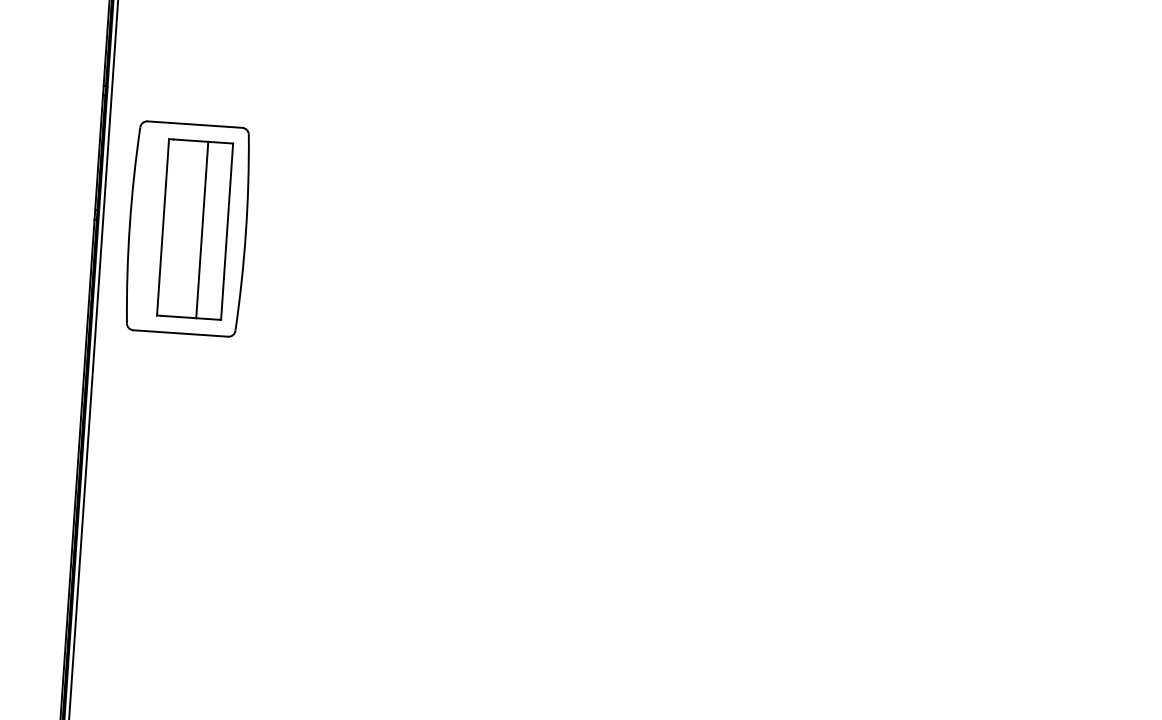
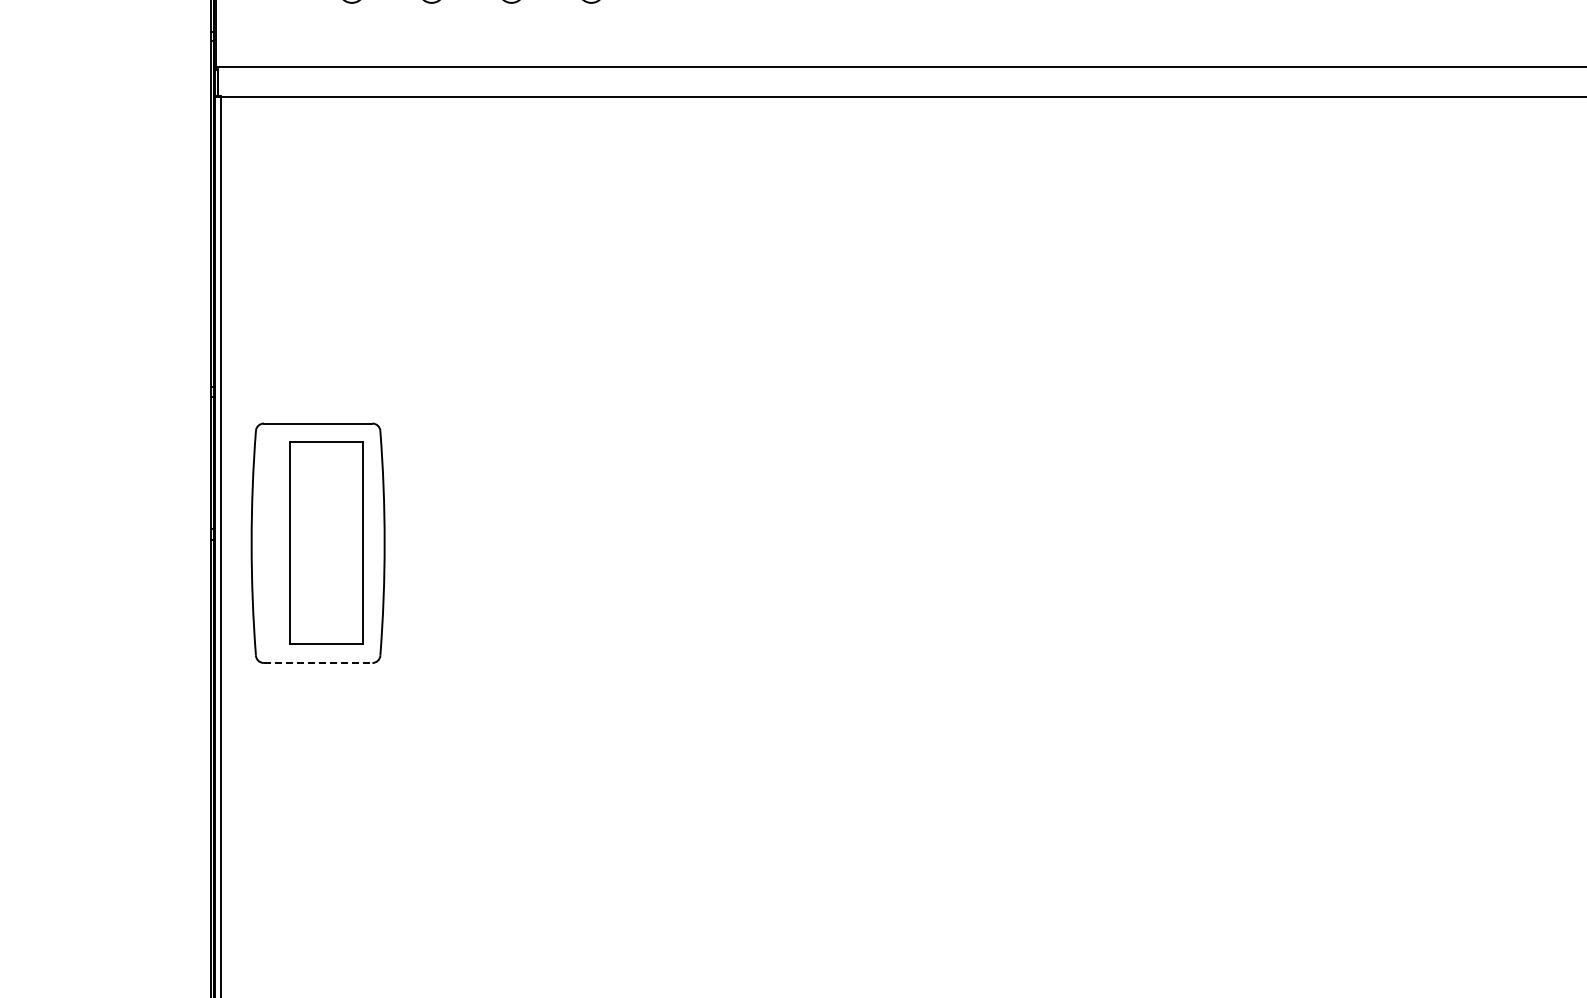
line: (202, 230) -> (334, 543), removed
line: (181, 333) -> (318, 662), solid -> dashed

